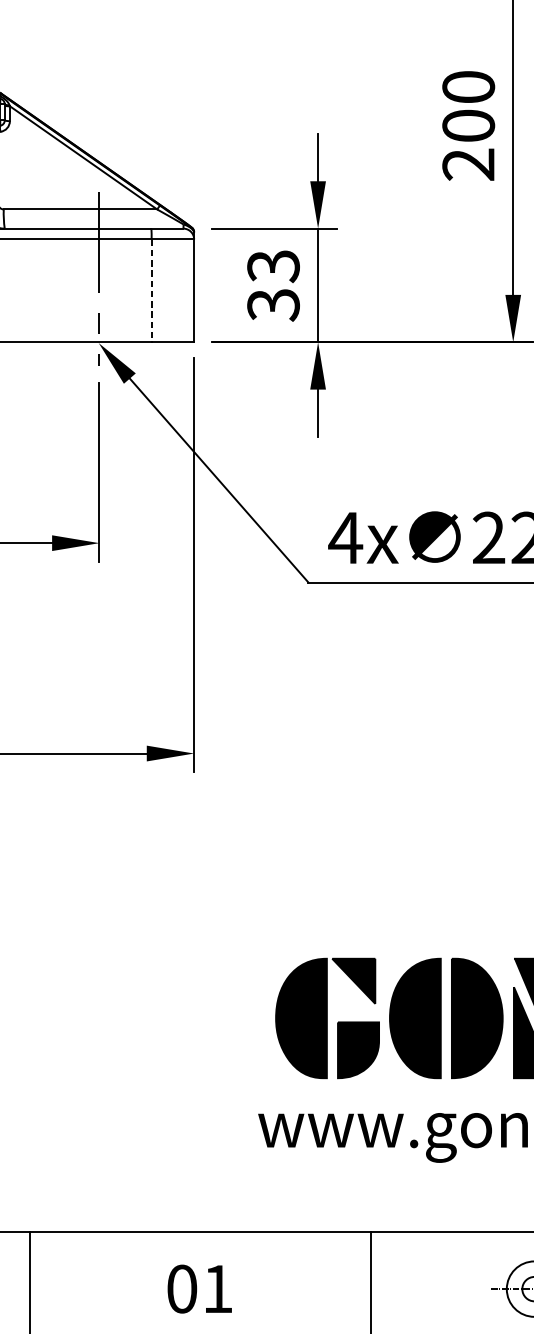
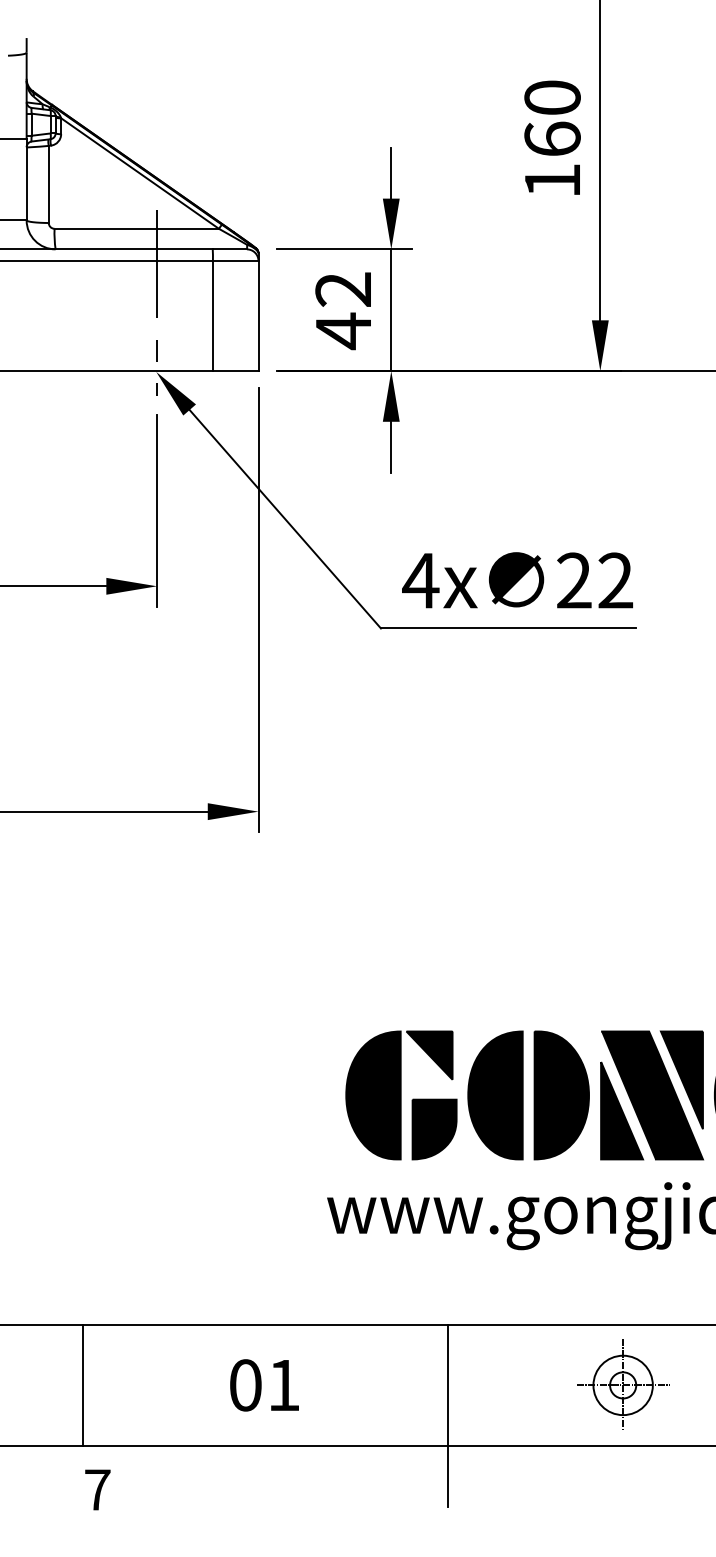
text: (468, 144) -> (552, 159), 200 -> 160
text: (273, 286) -> (343, 311), 33 -> 42
line: (151, 291) -> (212, 316), dashed -> solid

